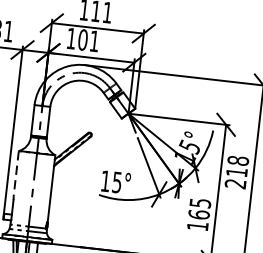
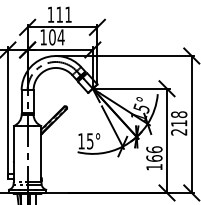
text: (93, 41) -> (60, 37), 101 -> 104
line: (15, 175) -> (13, 144), dashed -> solid
text: (200, 202) -> (154, 149), 165 -> 166

